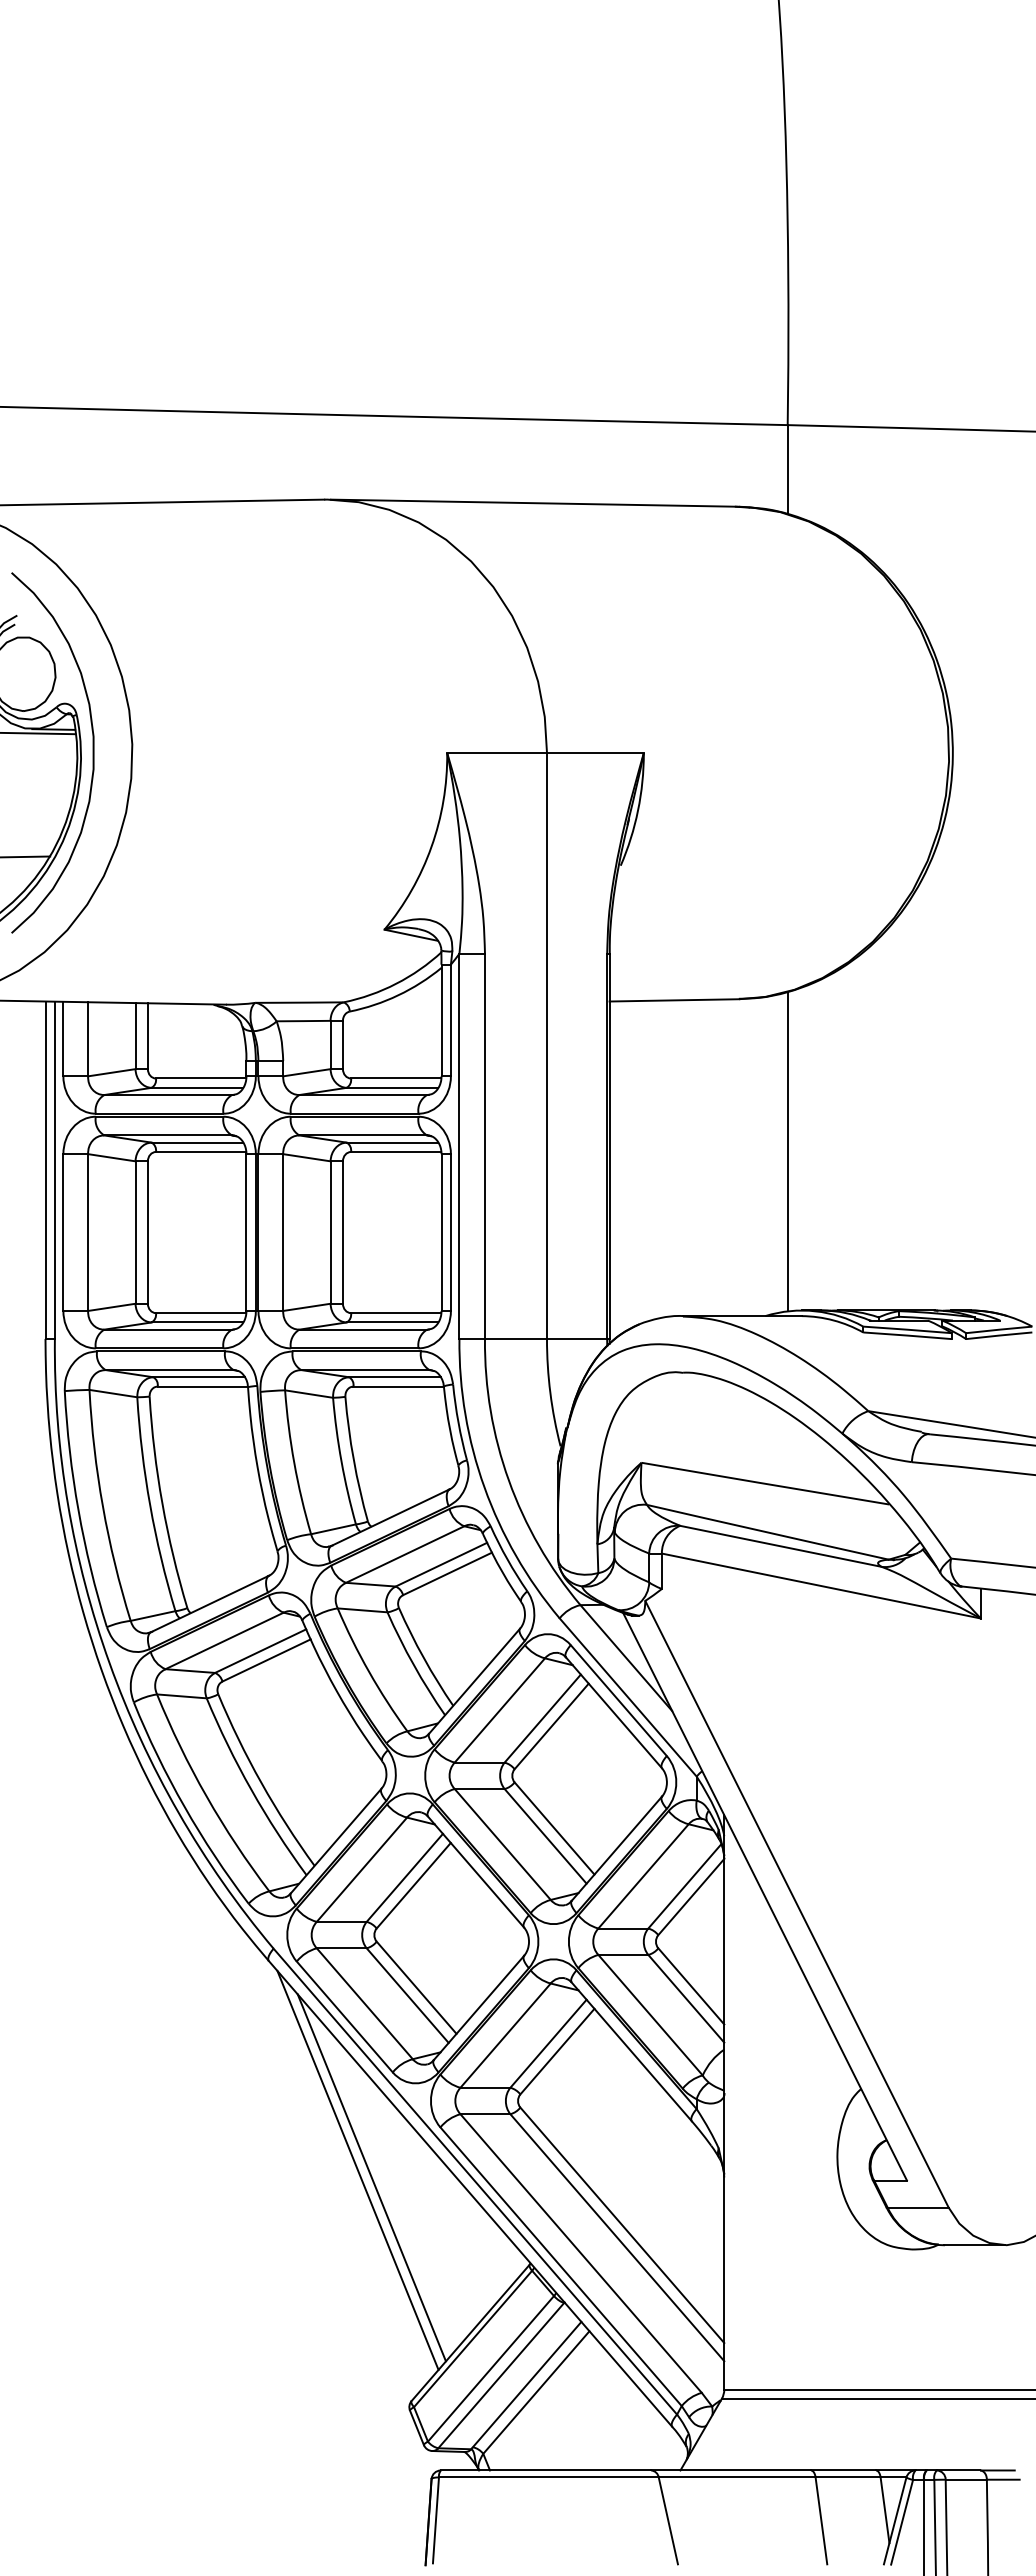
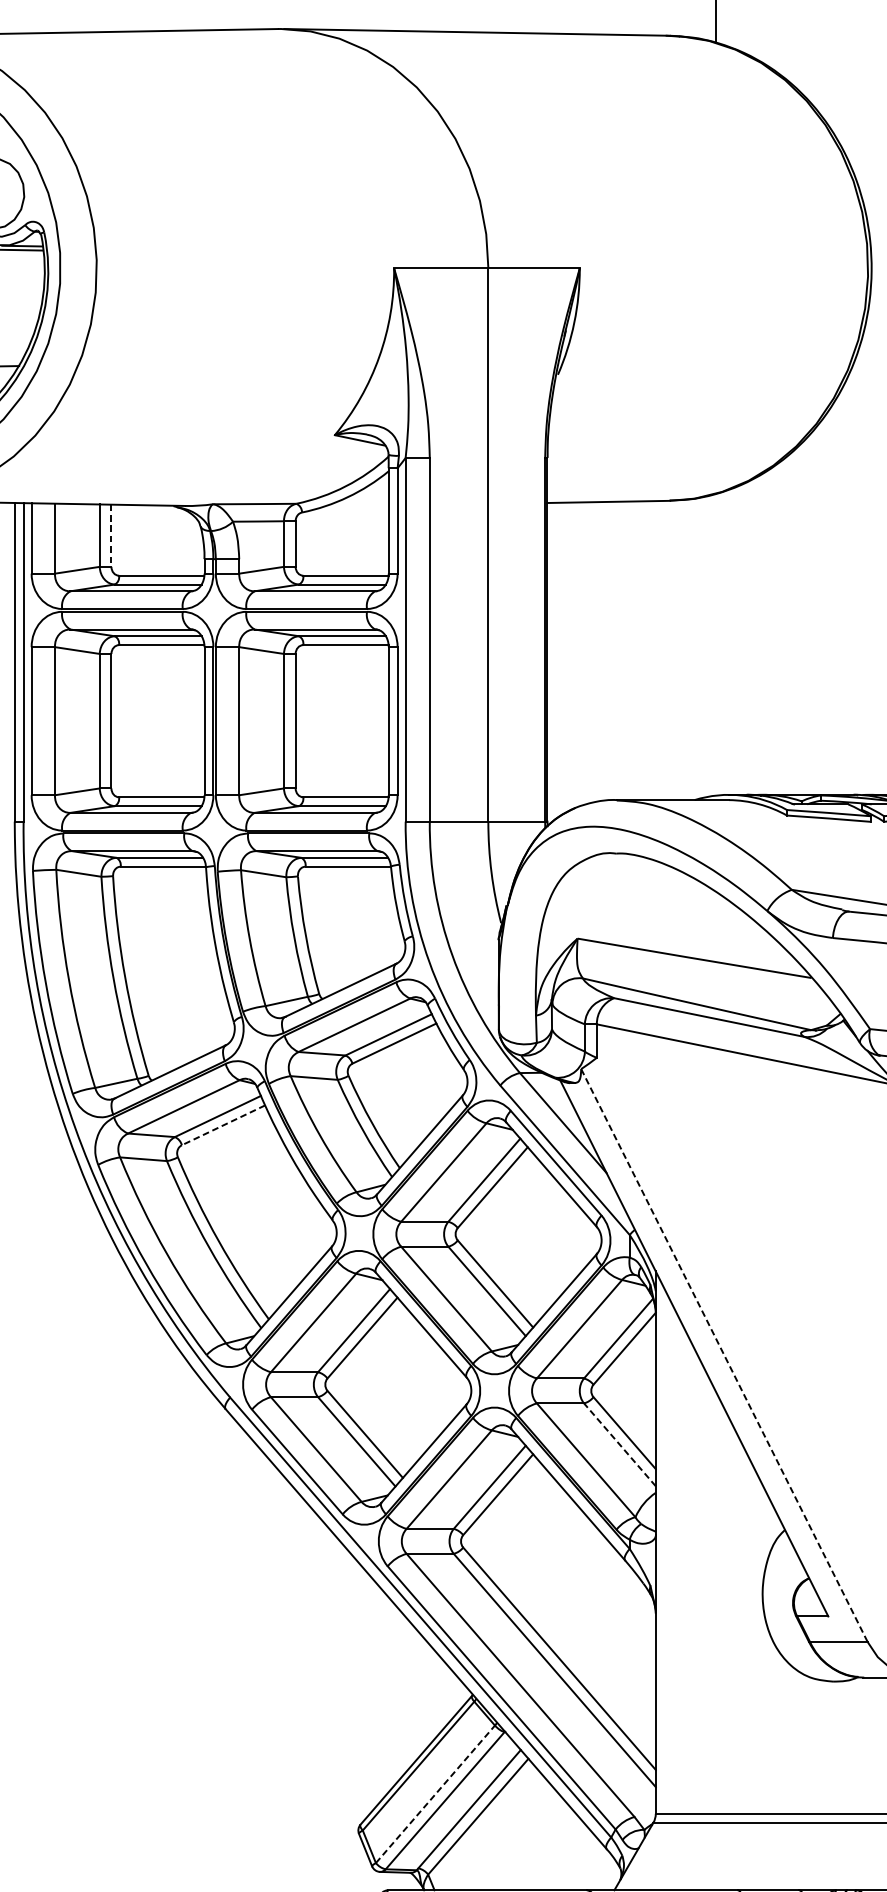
line: (147, 1036) -> (111, 536), solid -> dashed
line: (787, 1151) -> (715, 644), removed
line: (266, 1660) -> (223, 1125), solid -> dashed
line: (797, 1904) -> (724, 1355), solid -> dashed
line: (686, 1998) -> (620, 1444), solid -> dashed
line: (357, 2169) -> (309, 1606), removed
line: (371, 2177) -> (322, 1613), removed
line: (491, 2368) -> (435, 1793), solid -> dashed

